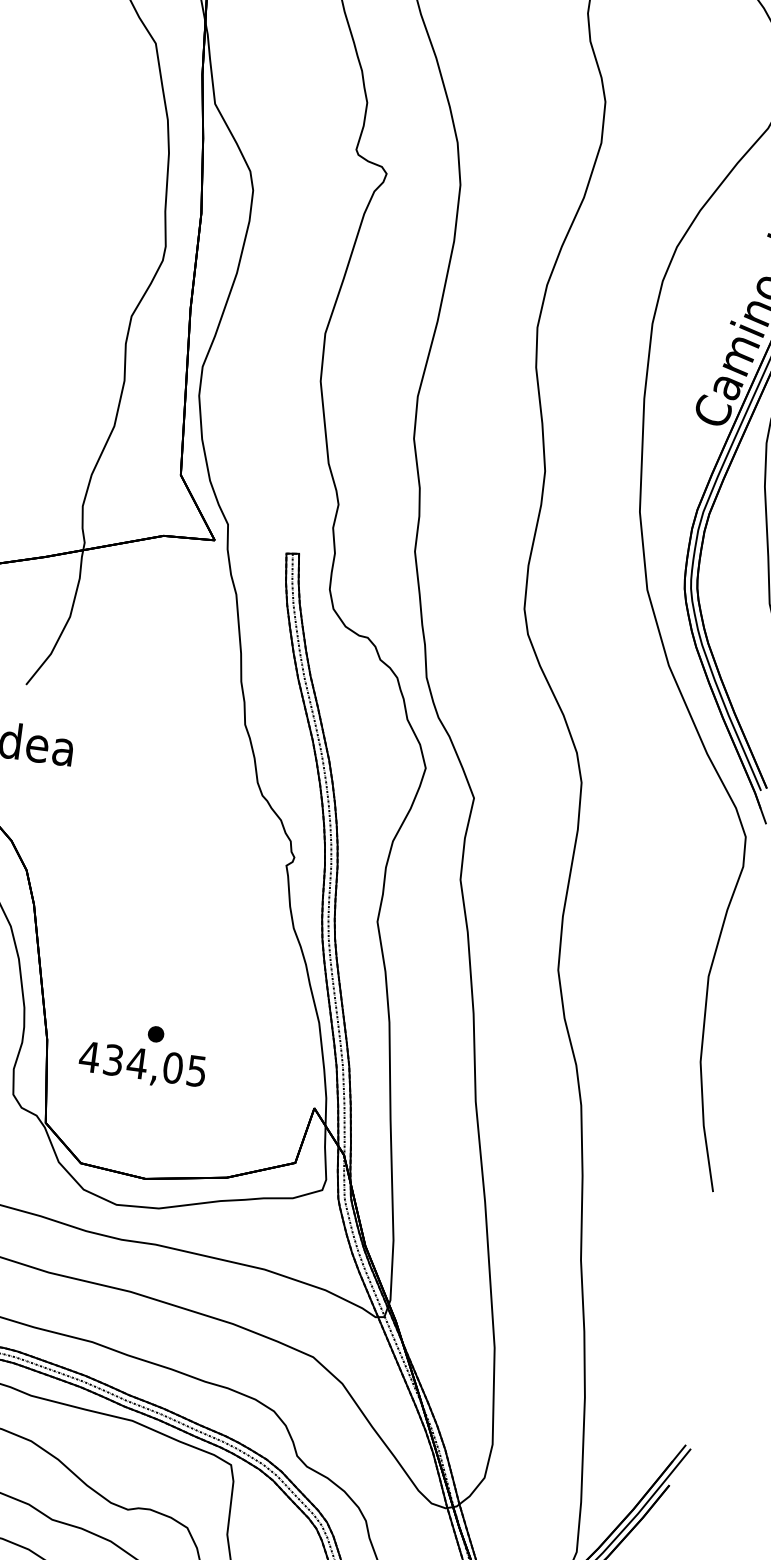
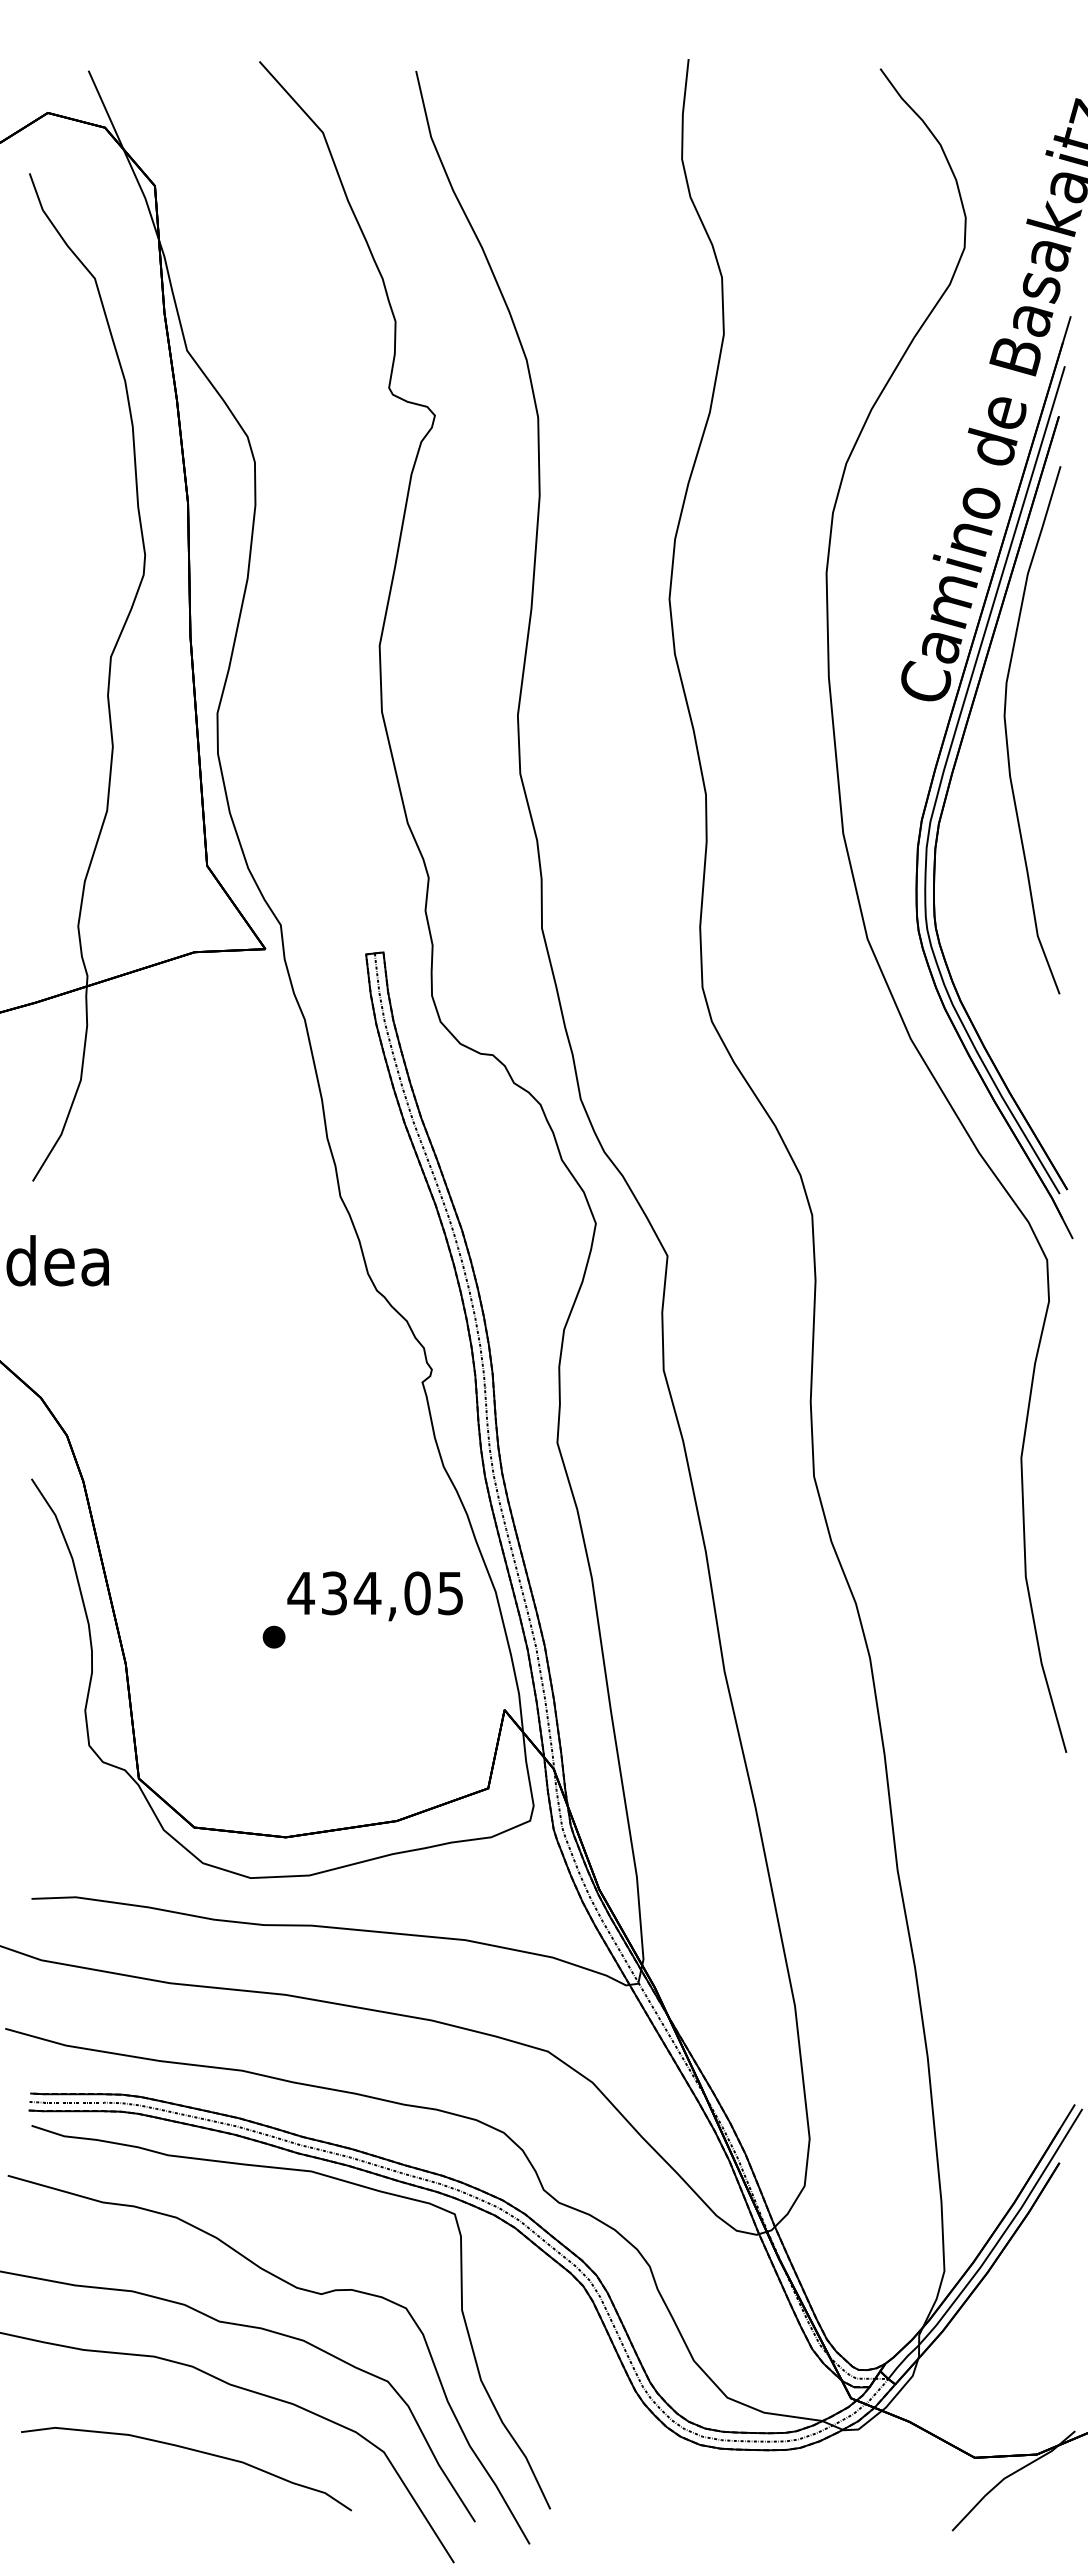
text: (141, 1066) -> (374, 1596), moved

